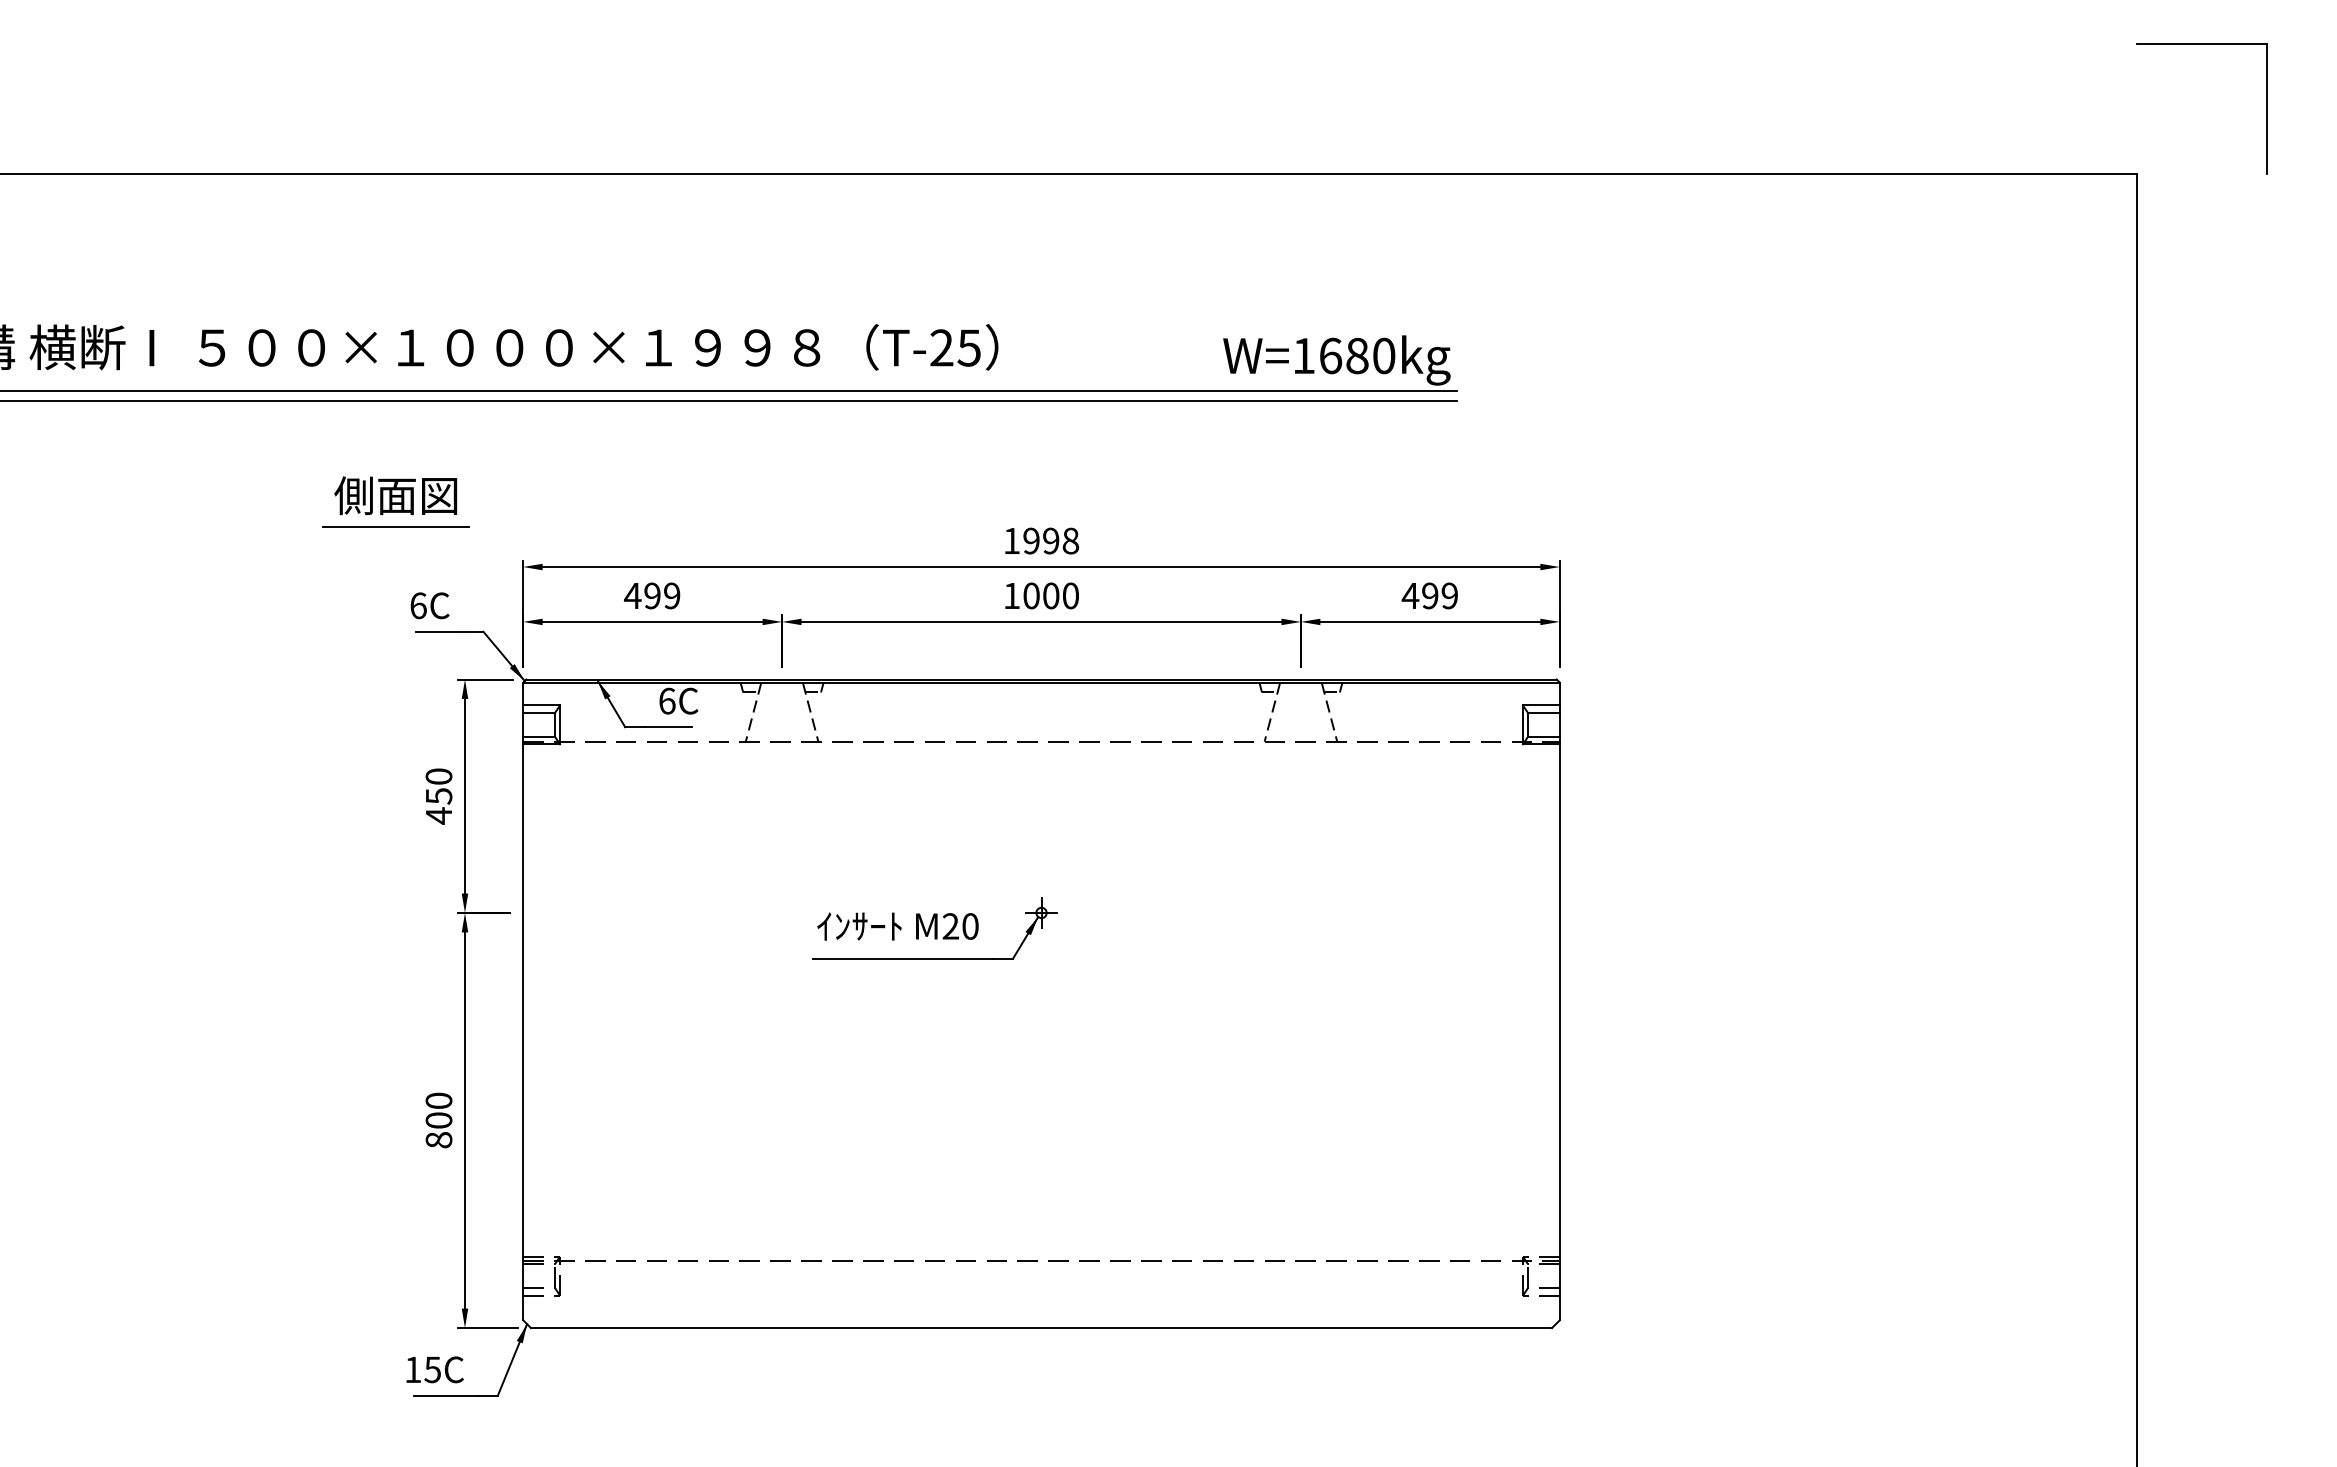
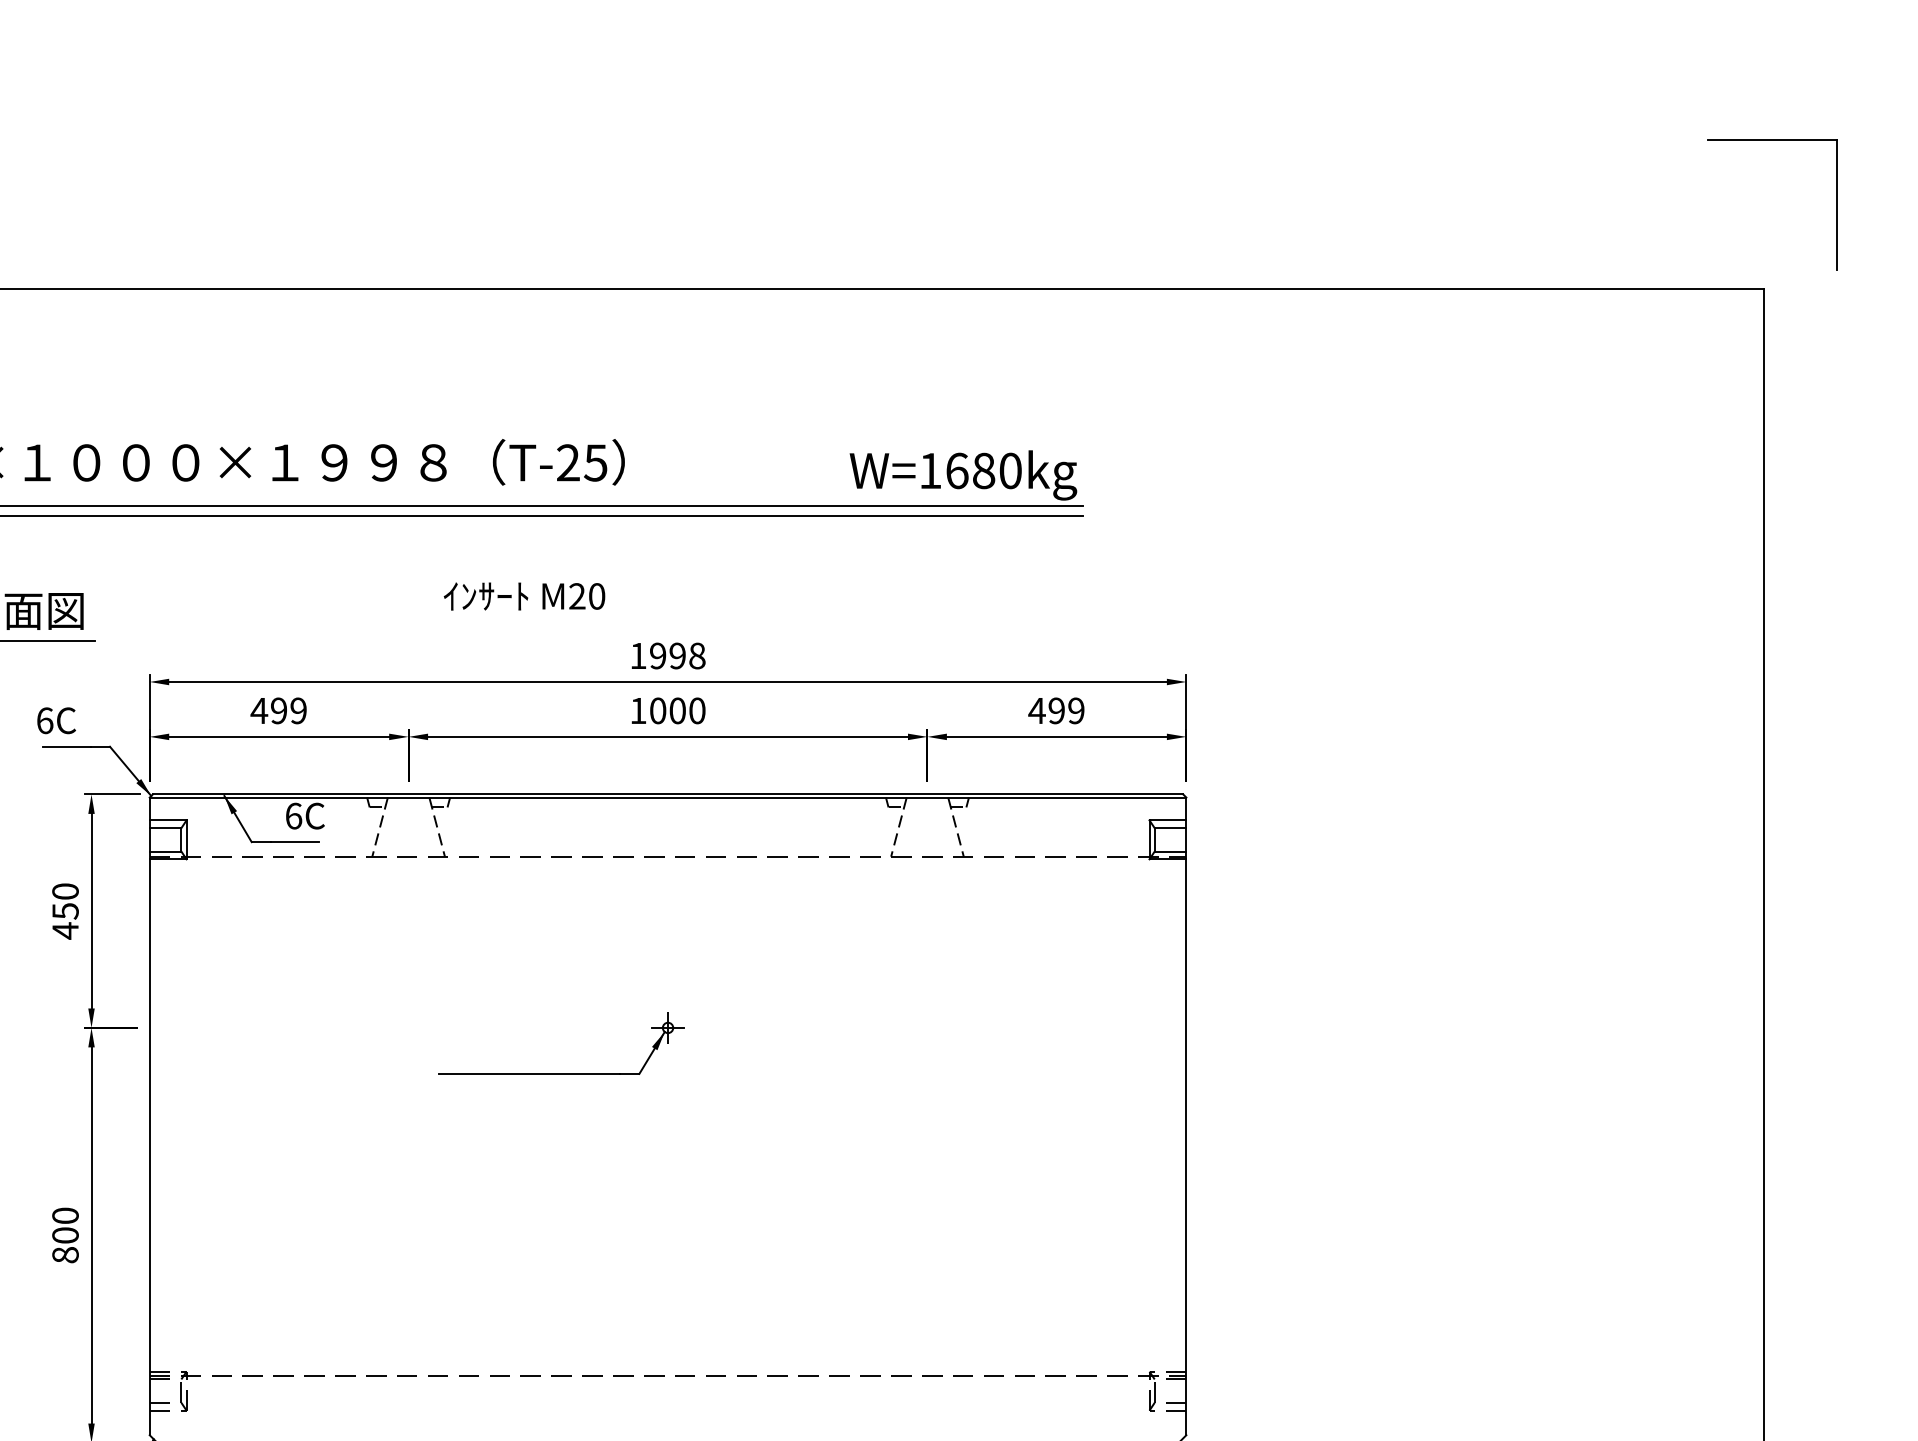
part: (2201, 44) -> (1772, 140), moved
text: (897, 926) -> (524, 596), moved

